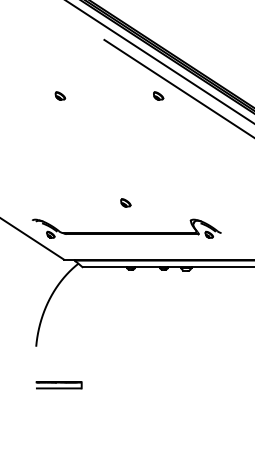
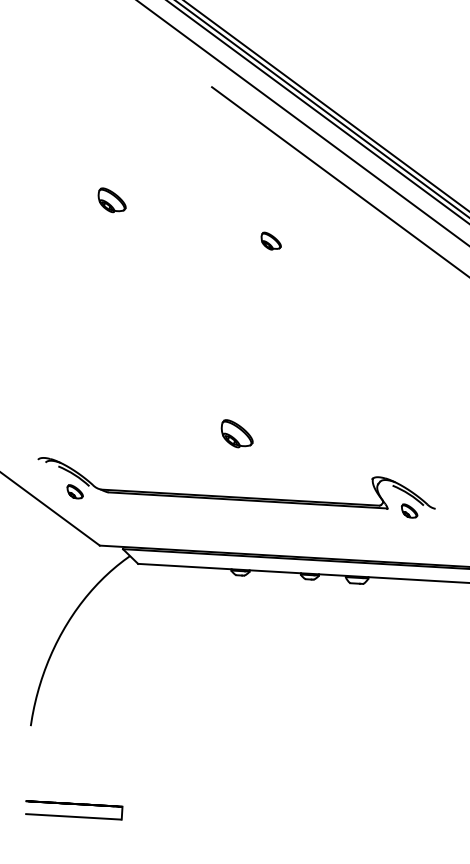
part: (60, 95) -> (112, 199), size x1.4
part: (158, 95) -> (271, 239), moved
part: (125, 202) -> (236, 432), size x1.6

